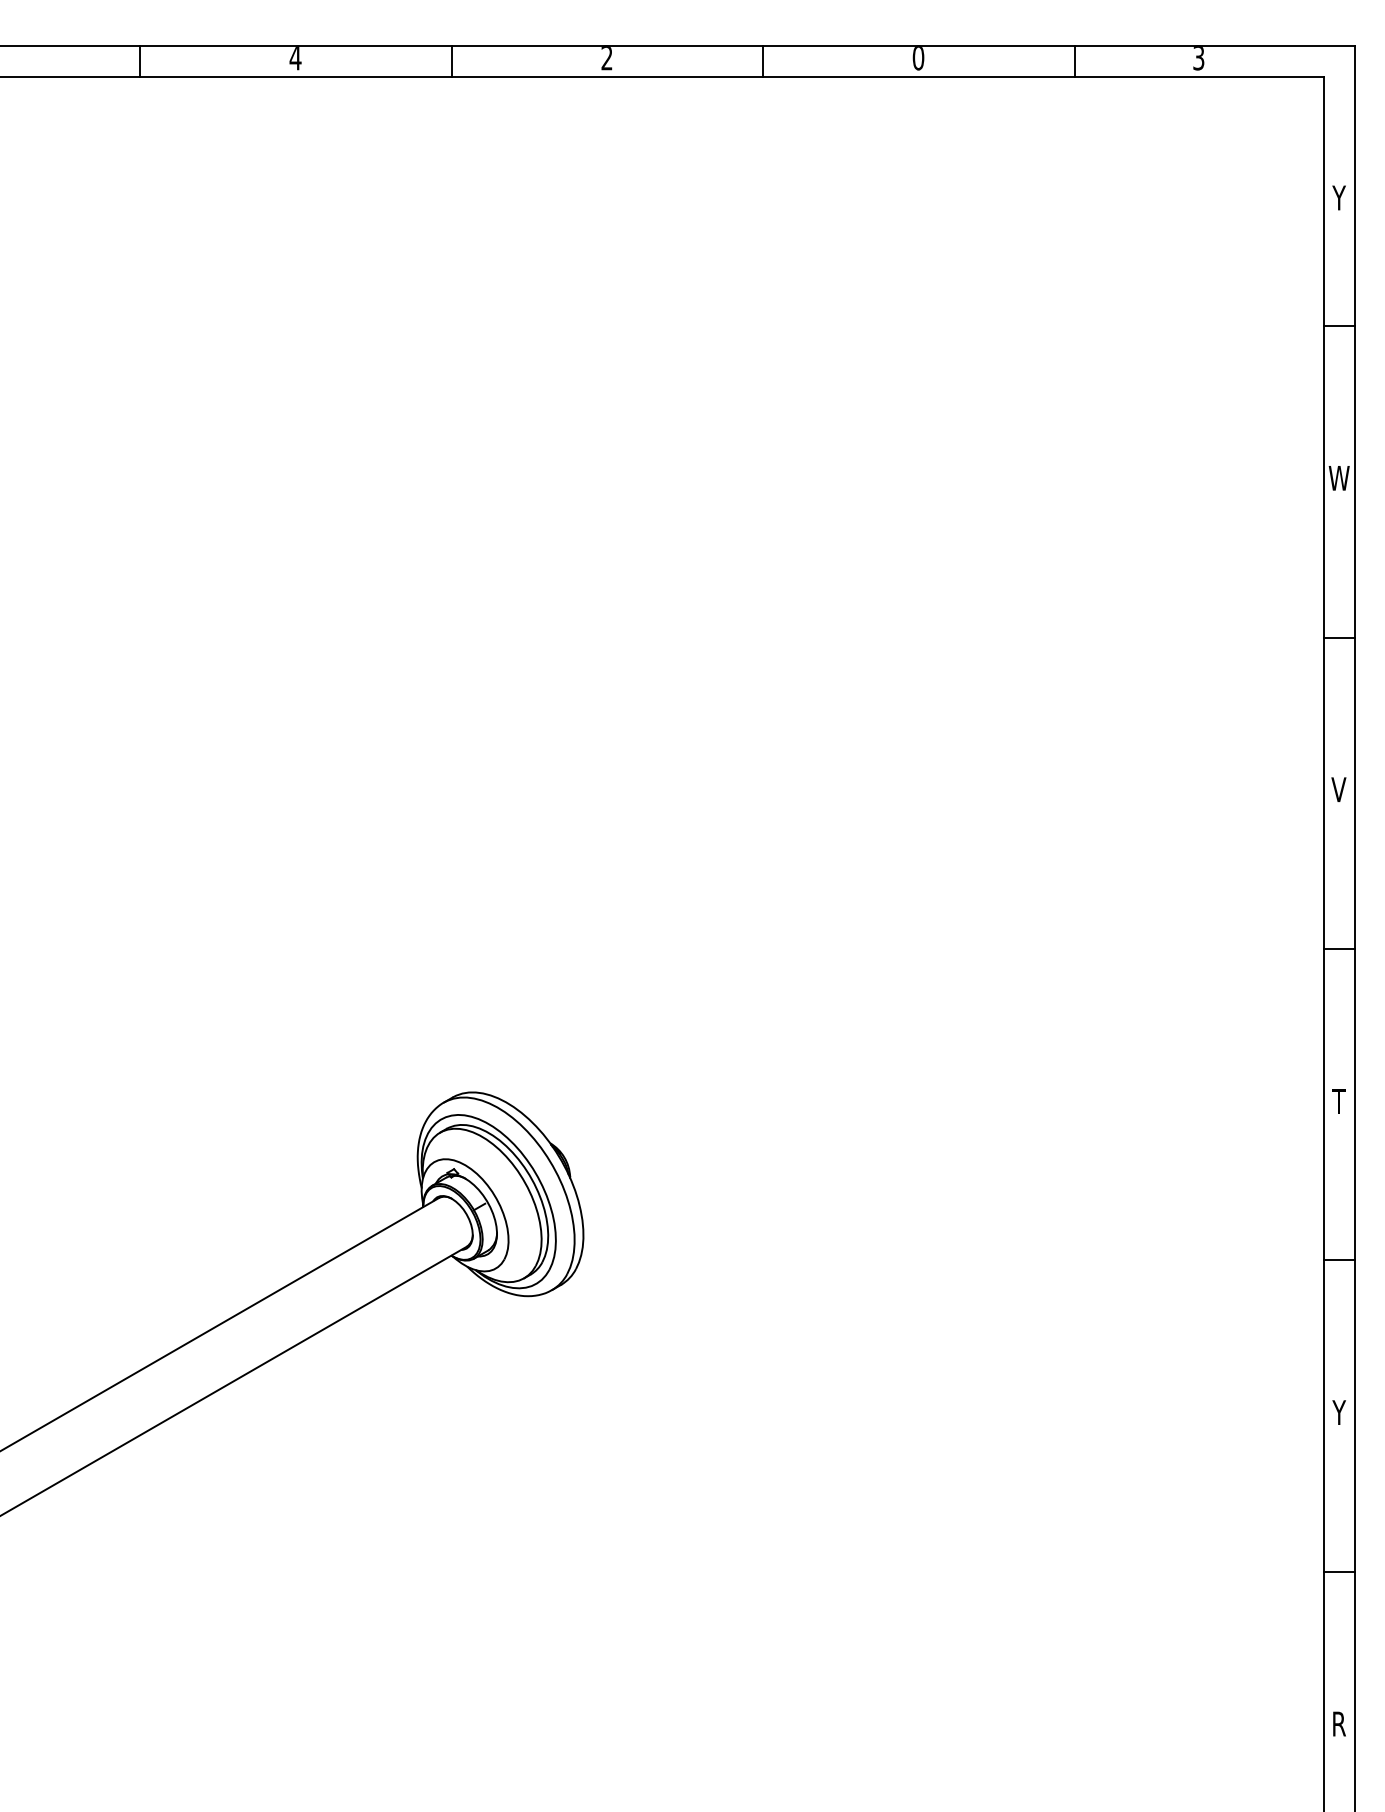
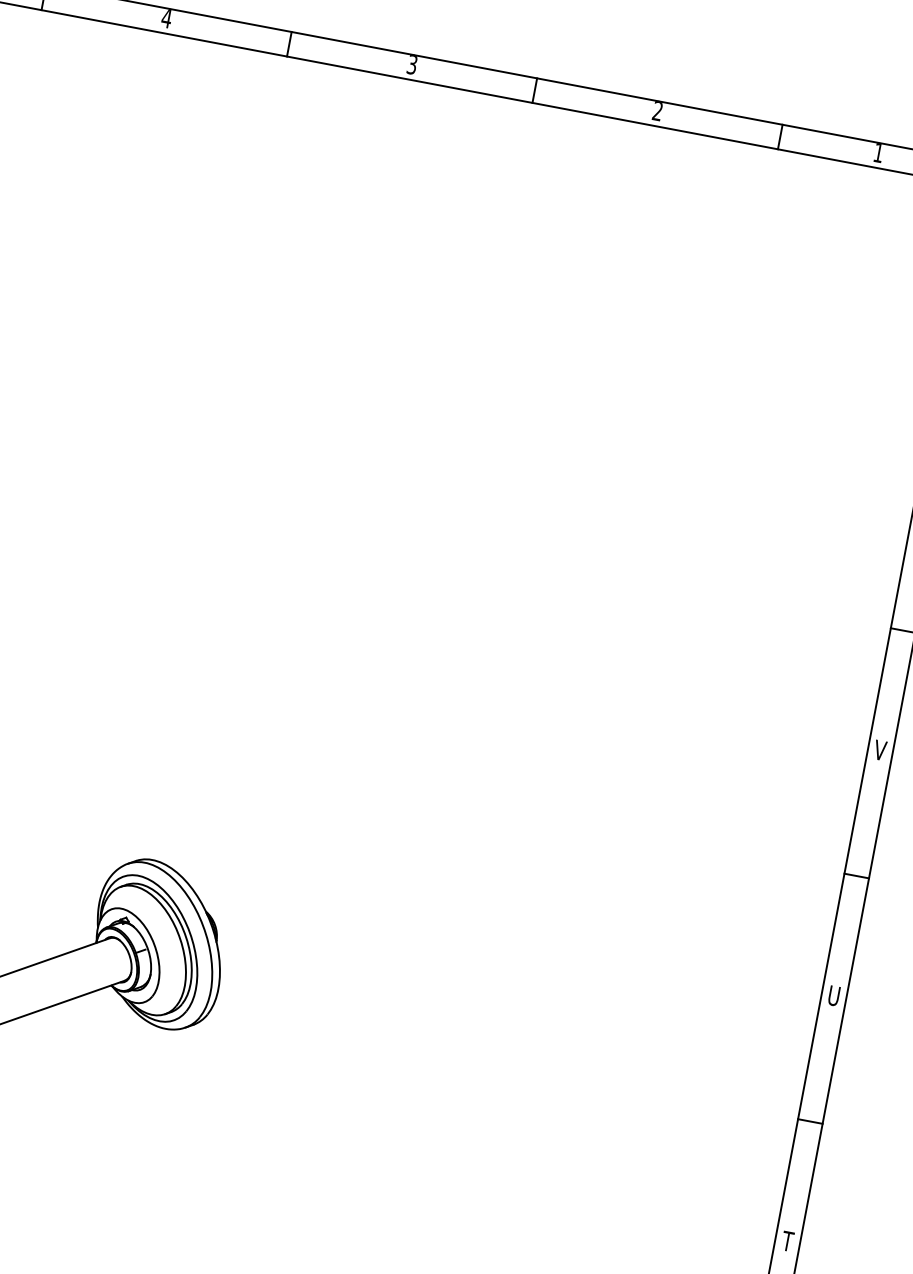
text: (606, 58) -> (411, 65), 2 -> 3
text: (918, 58) -> (657, 111), 0 -> 2
text: (1198, 58) -> (878, 153), 3 -> 1
text: (1338, 1100) -> (833, 995), T -> U
text: (1338, 1412) -> (787, 1241), Y -> T

